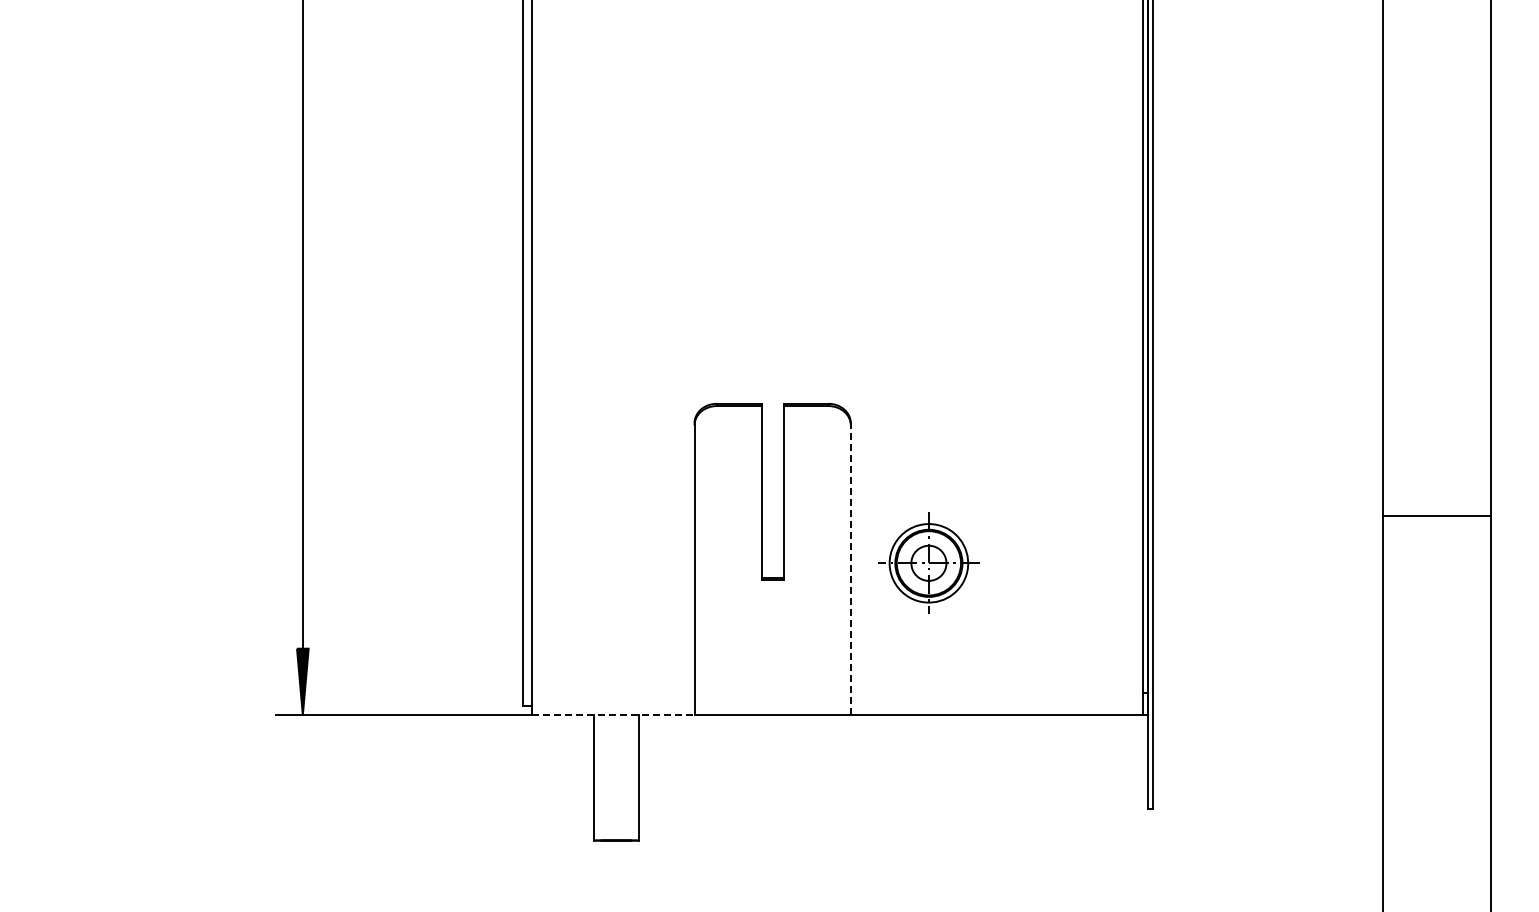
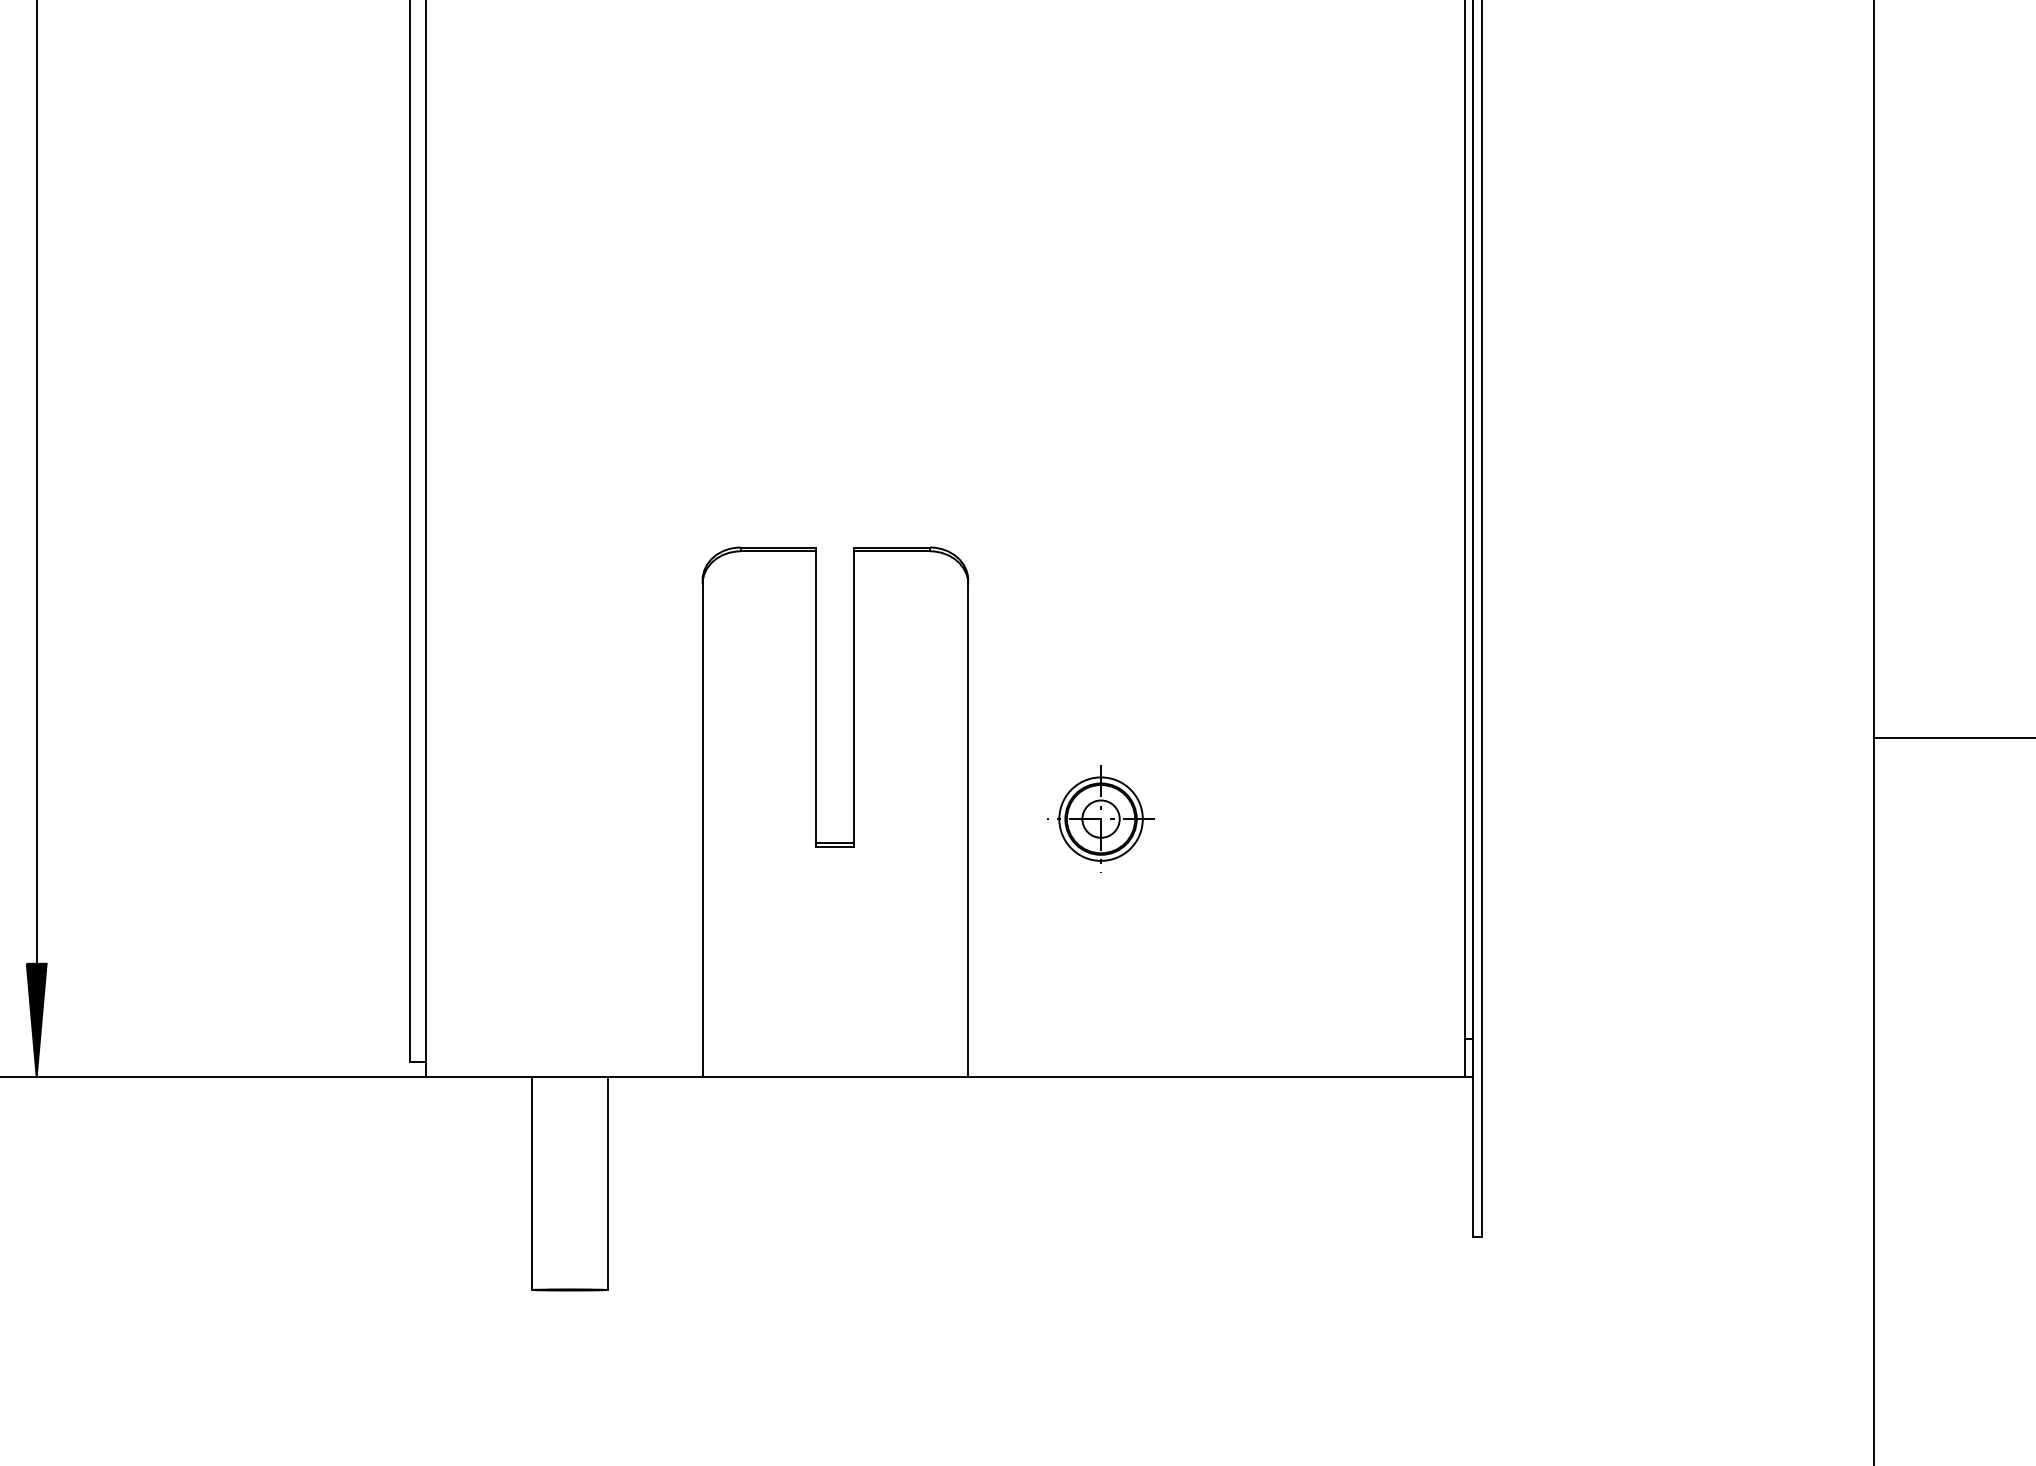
part: (928, 563) -> (1100, 819), size x0.62
line: (850, 569) -> (967, 829), dashed -> solid
line: (613, 715) -> (564, 1077), dashed -> solid

